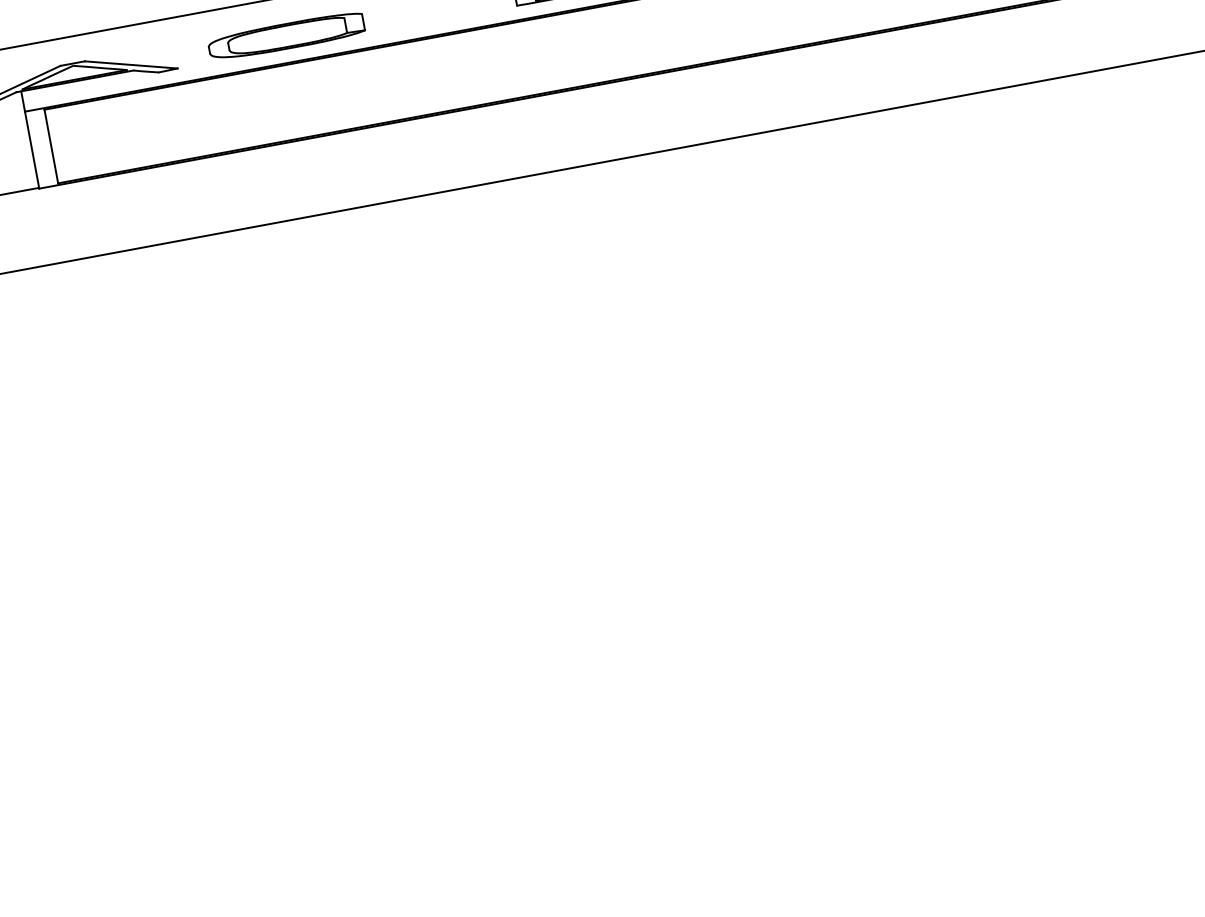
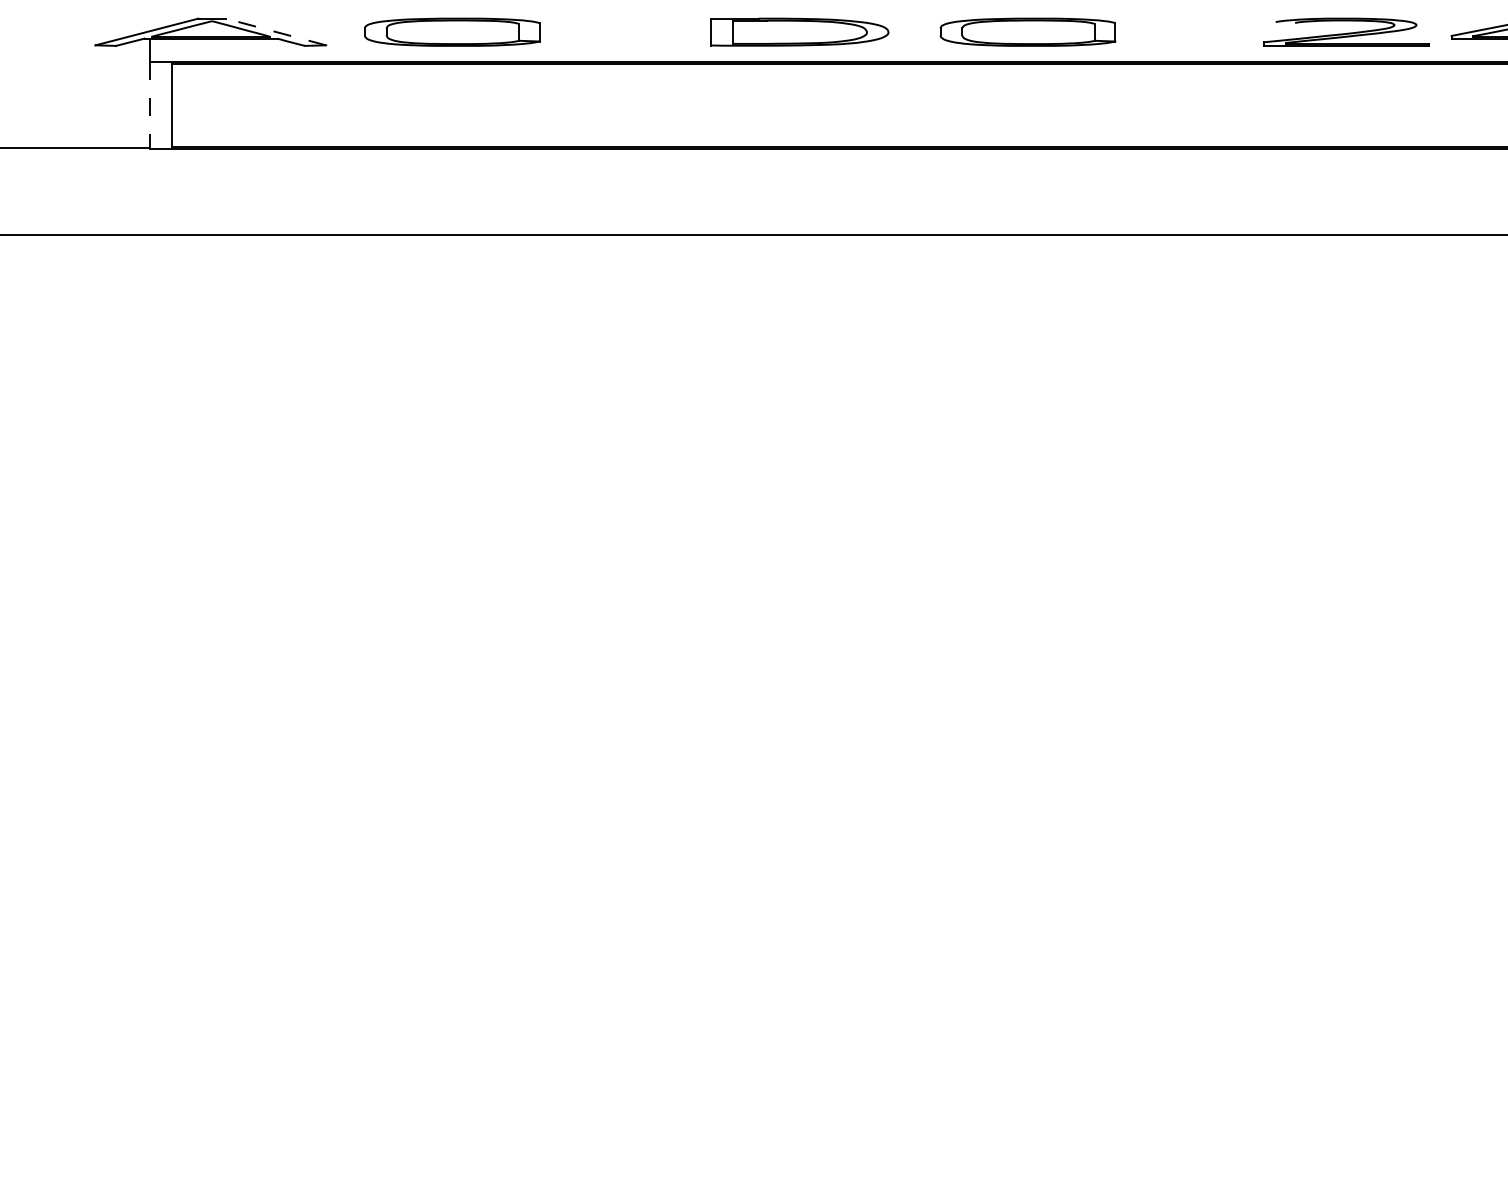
line: (131, 65) -> (276, 32), solid -> dashed
line: (32, 150) -> (150, 105), solid -> dashed

